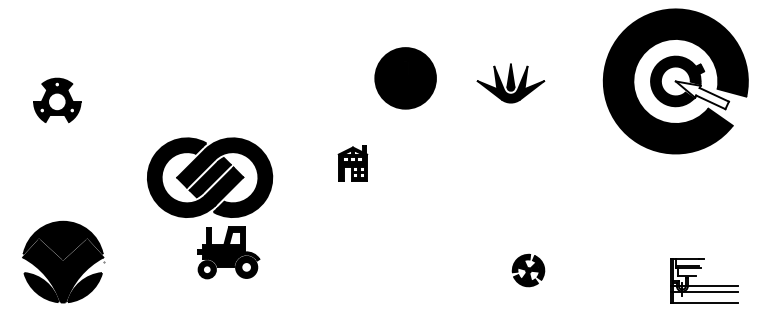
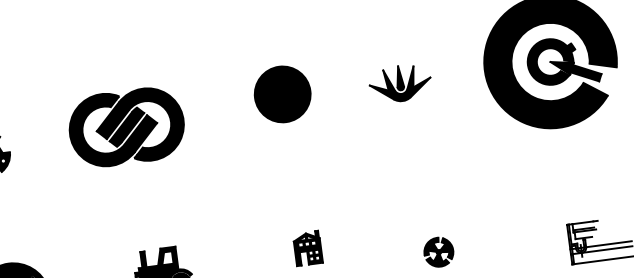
part: (405, 78) -> (282, 94), moved
fill: (701, 95) -> (575, 71), added
part: (352, 163) -> (307, 248), moved
part: (210, 177) -> (127, 127), moved

